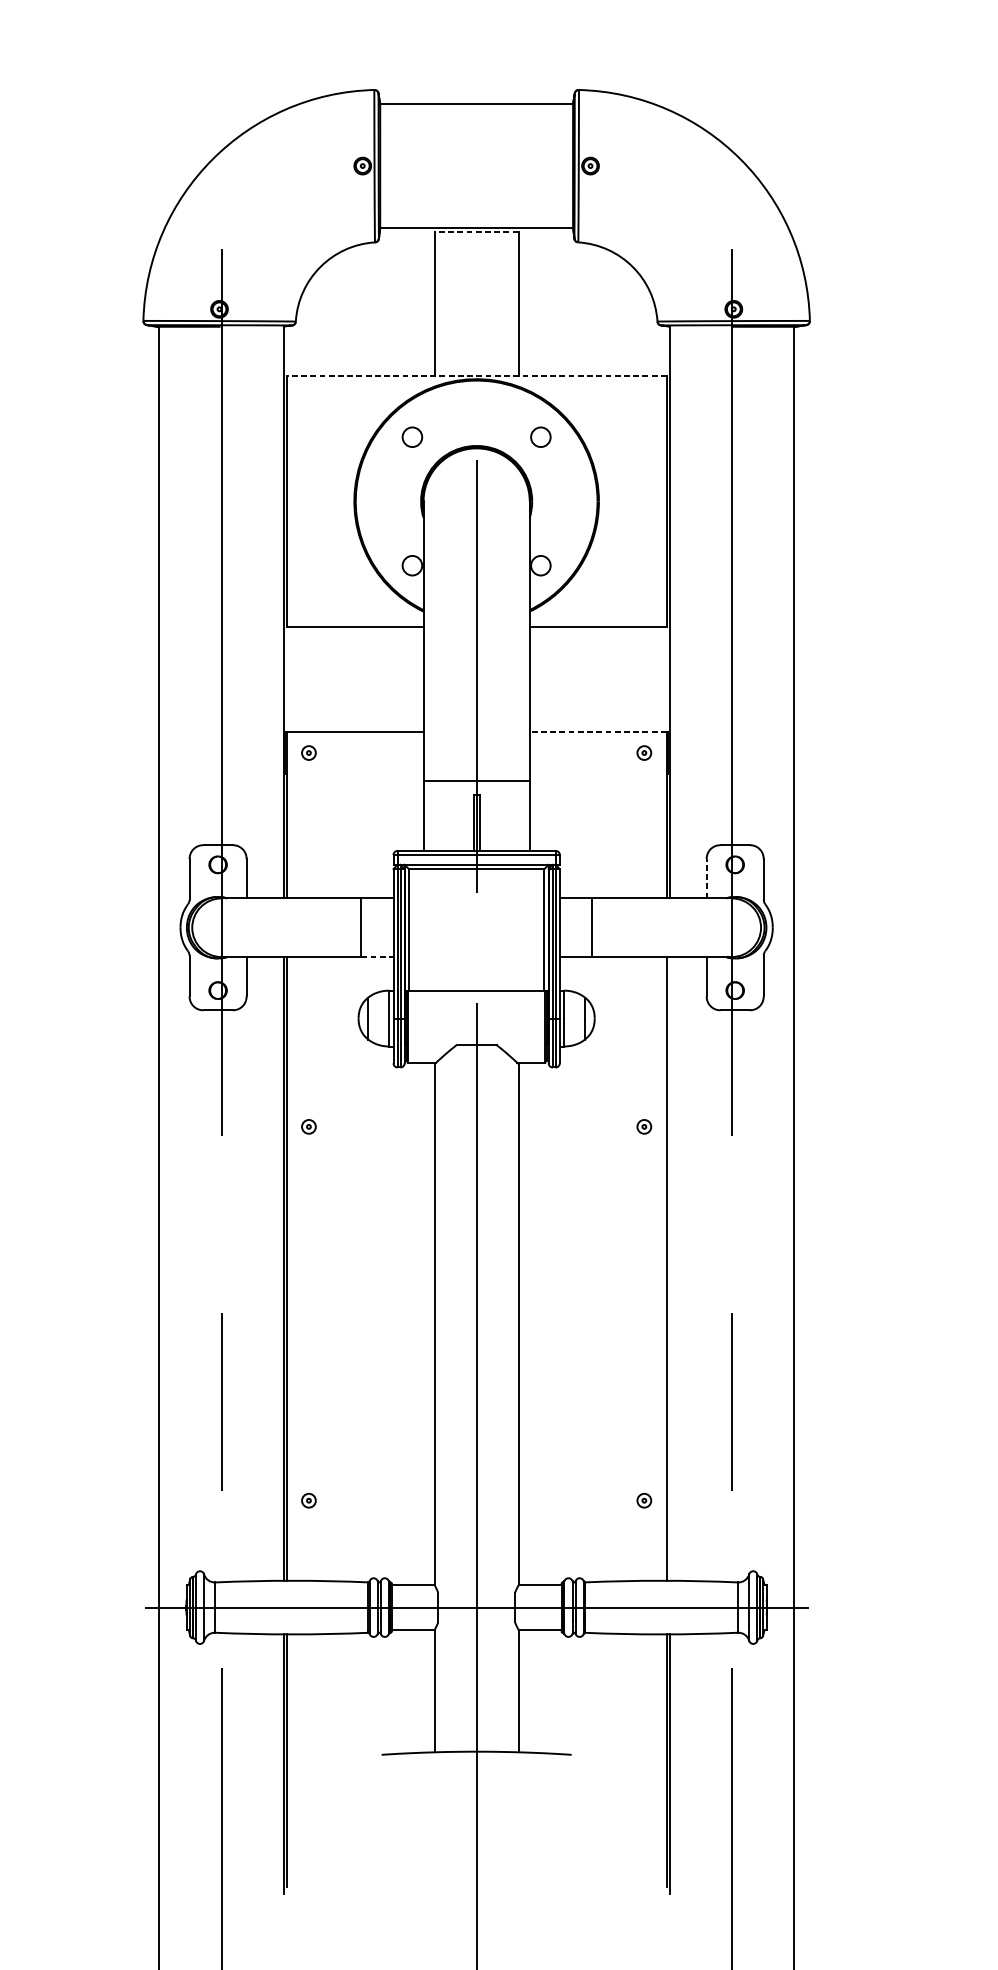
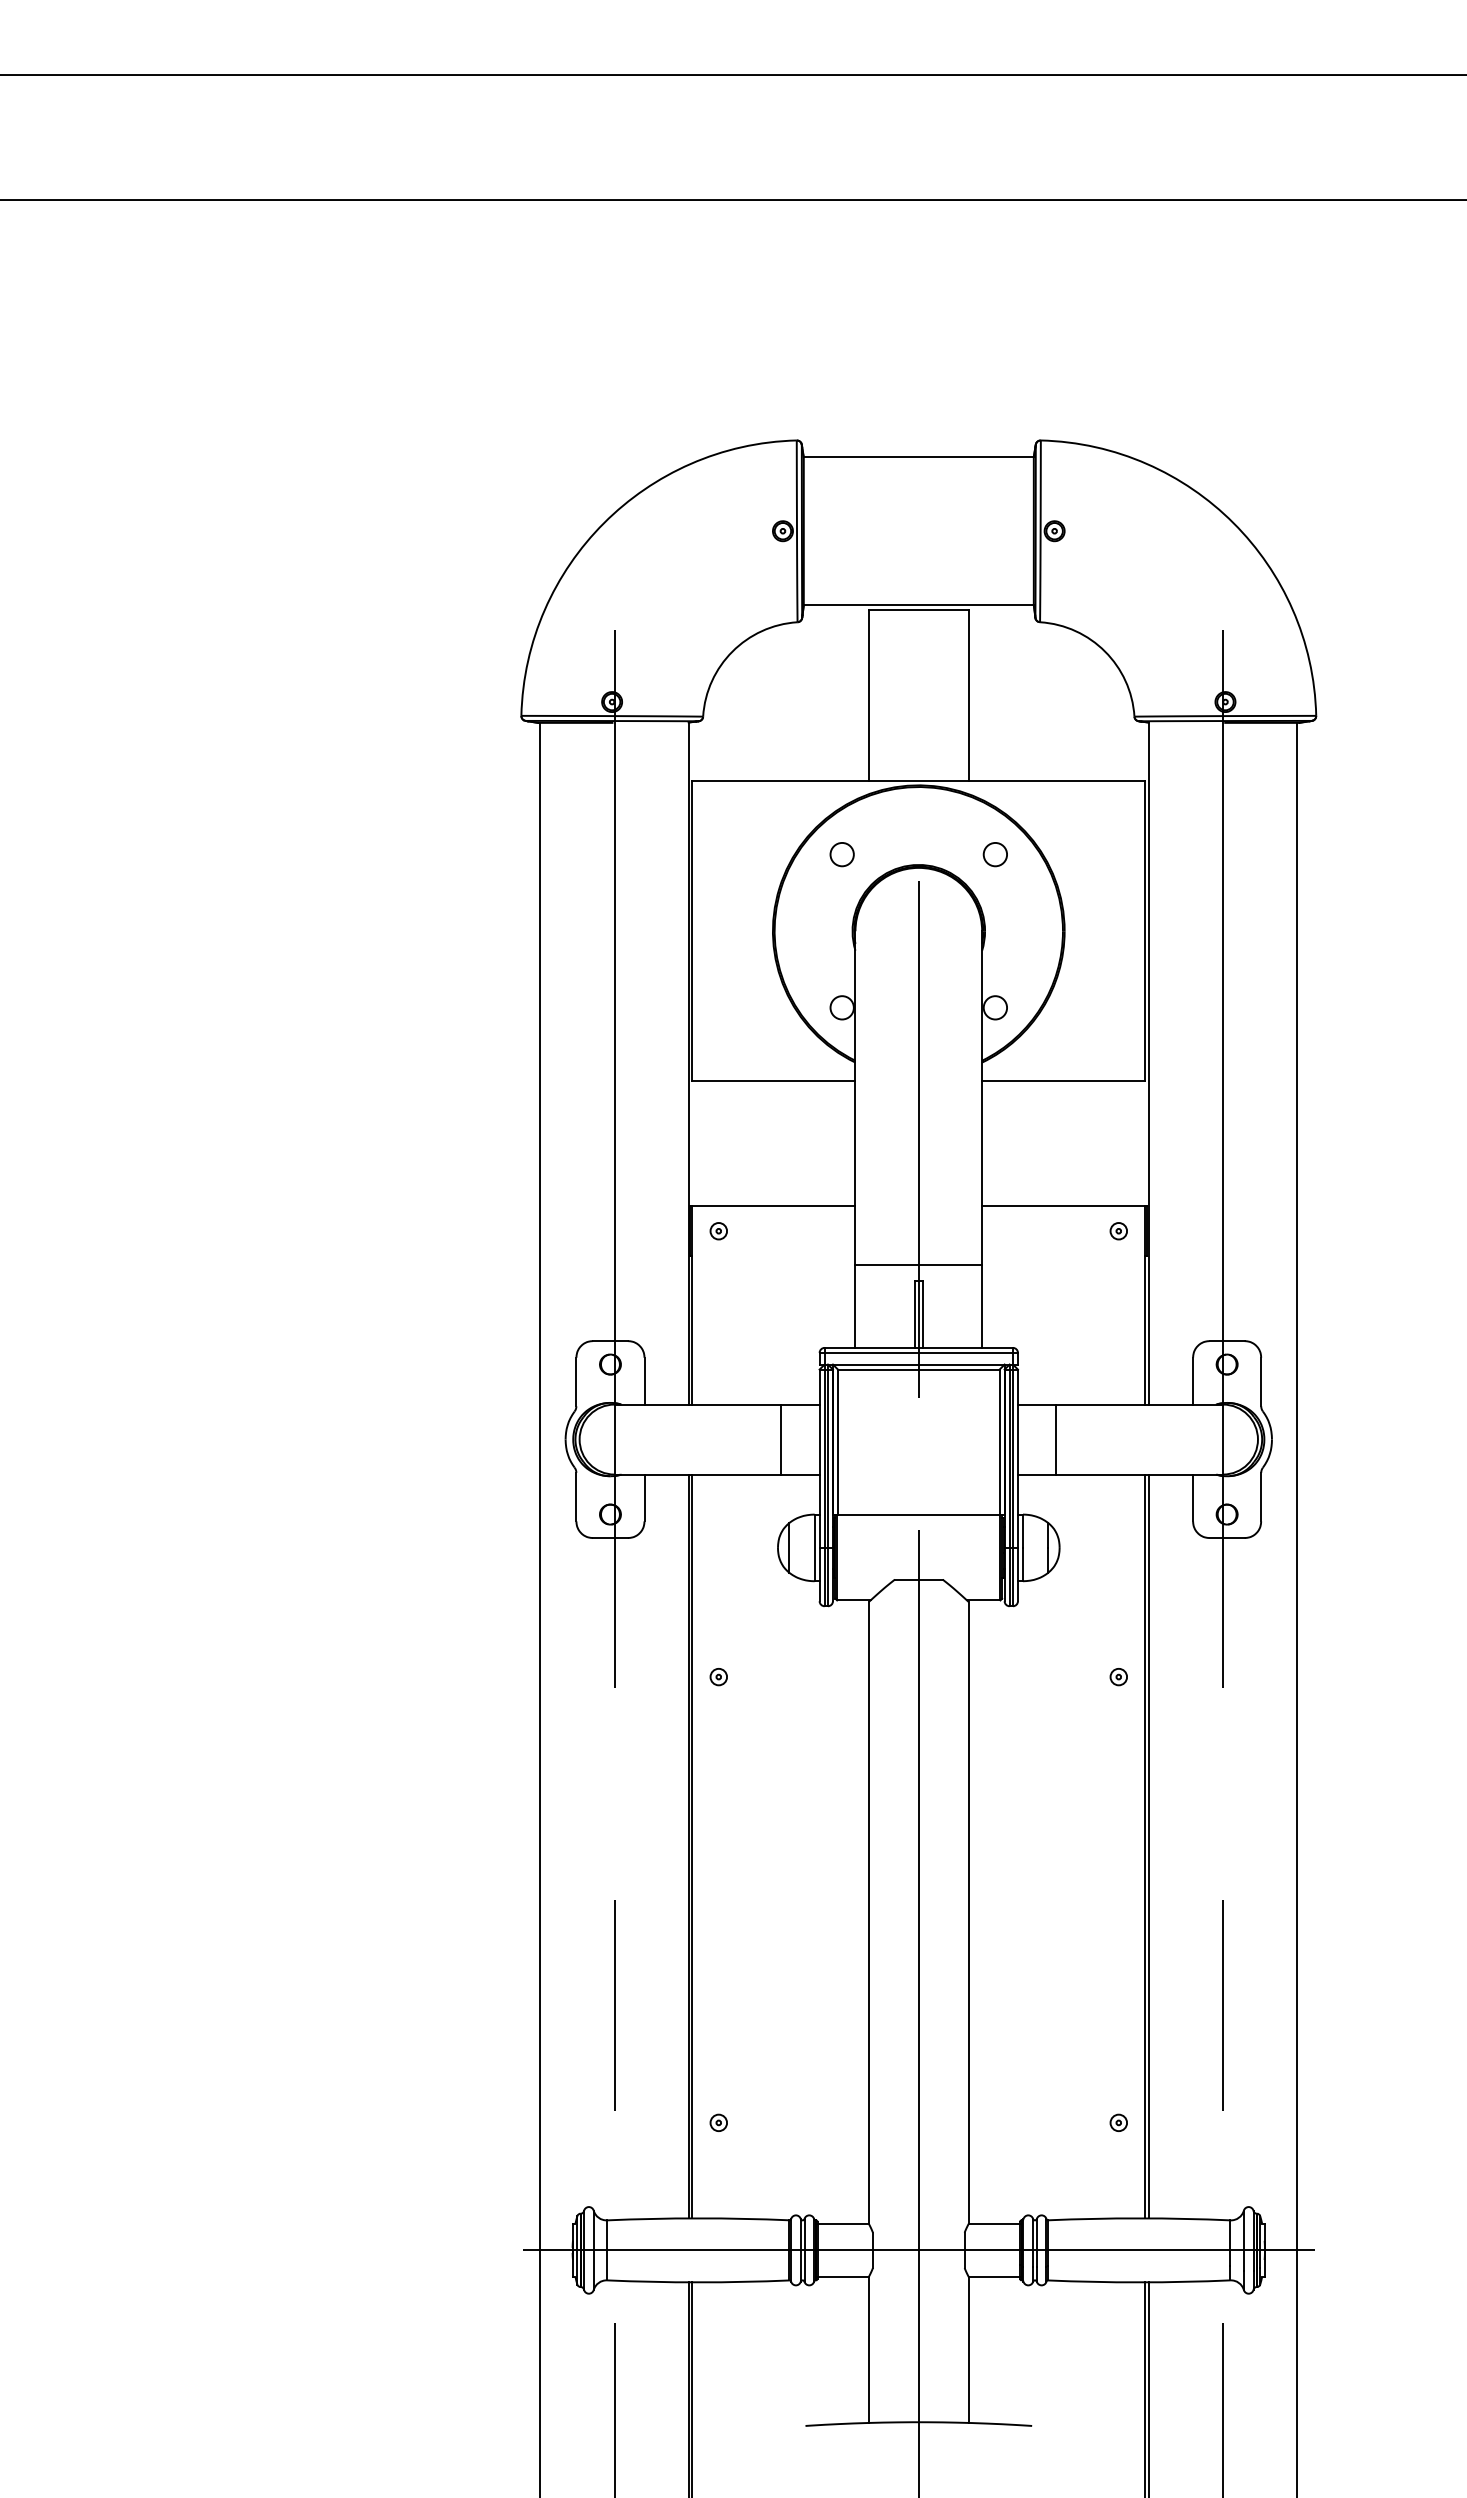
line: (476, 231) -> (918, 609), dashed -> solid
line: (476, 375) -> (918, 781), dashed -> solid
line: (597, 732) -> (1063, 1206), dashed -> solid
line: (706, 878) -> (1193, 1380), dashed -> solid
line: (377, 957) -> (800, 1474), dashed -> solid
line: (669, 1268) -> (1148, 1846), added

